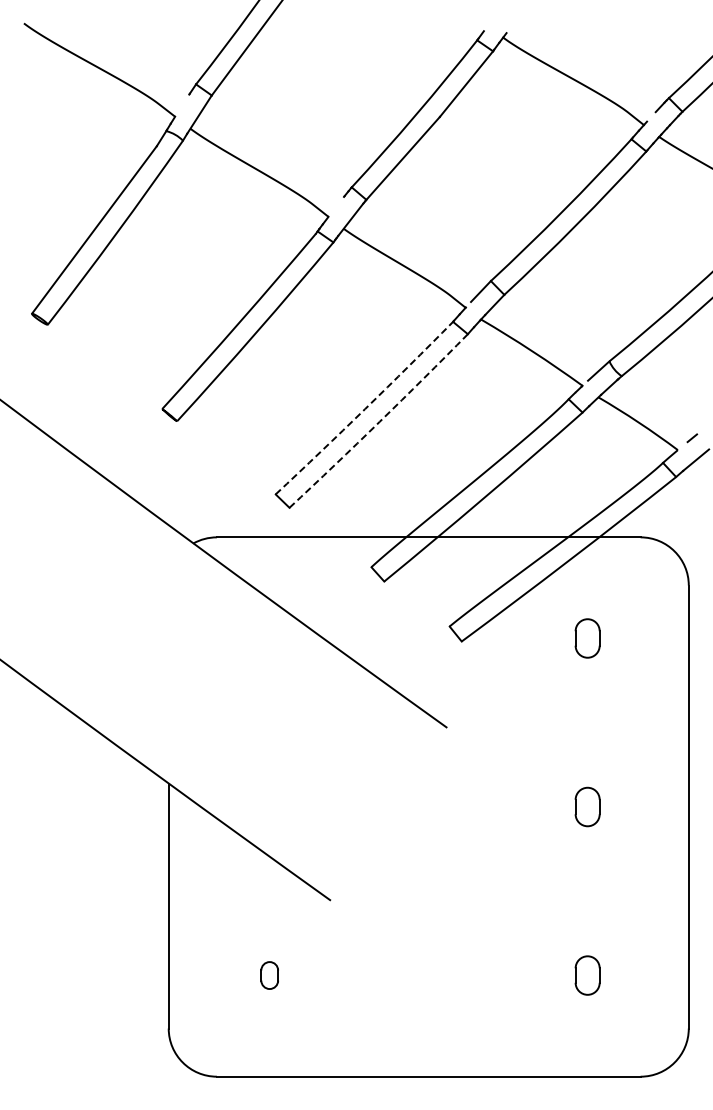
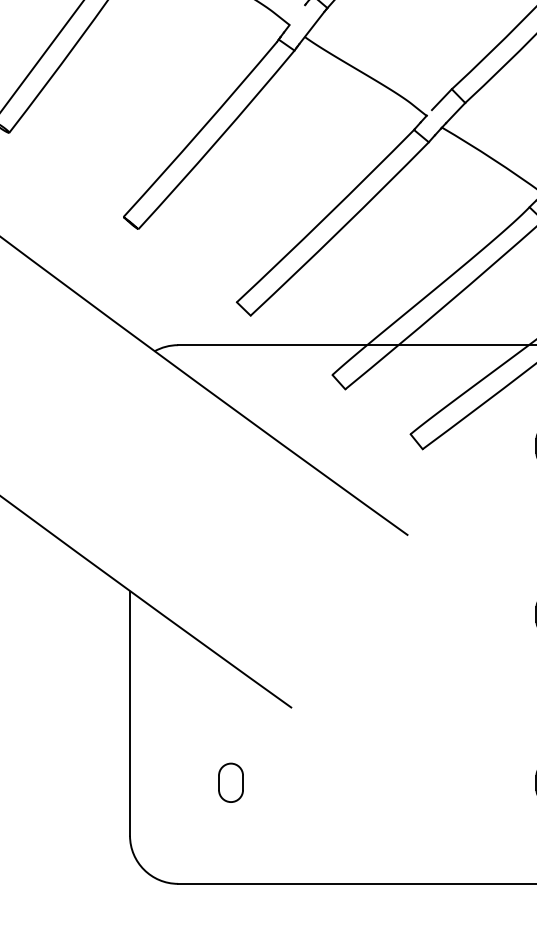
arc: (365, 409) -> (326, 217), dashed -> solid
arc: (379, 421) -> (340, 229), dashed -> solid
part: (269, 975) -> (230, 782), size x1.43

